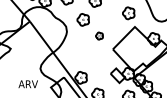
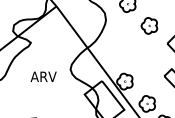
part: (99, 35) -> (149, 25), size x1.67
text: (27, 84) -> (42, 77), moved

